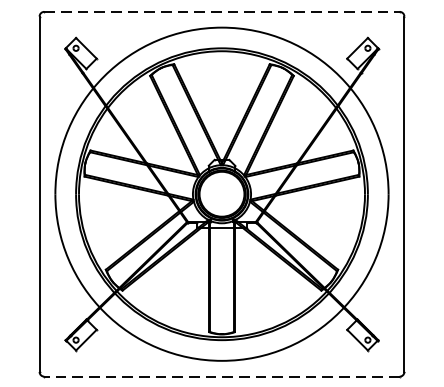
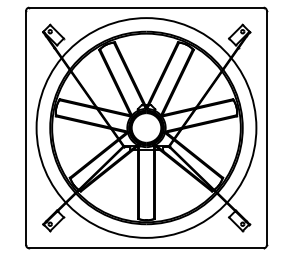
line: (222, 11) -> (146, 7), dashed -> solid
line: (222, 376) -> (146, 248), dashed -> solid

